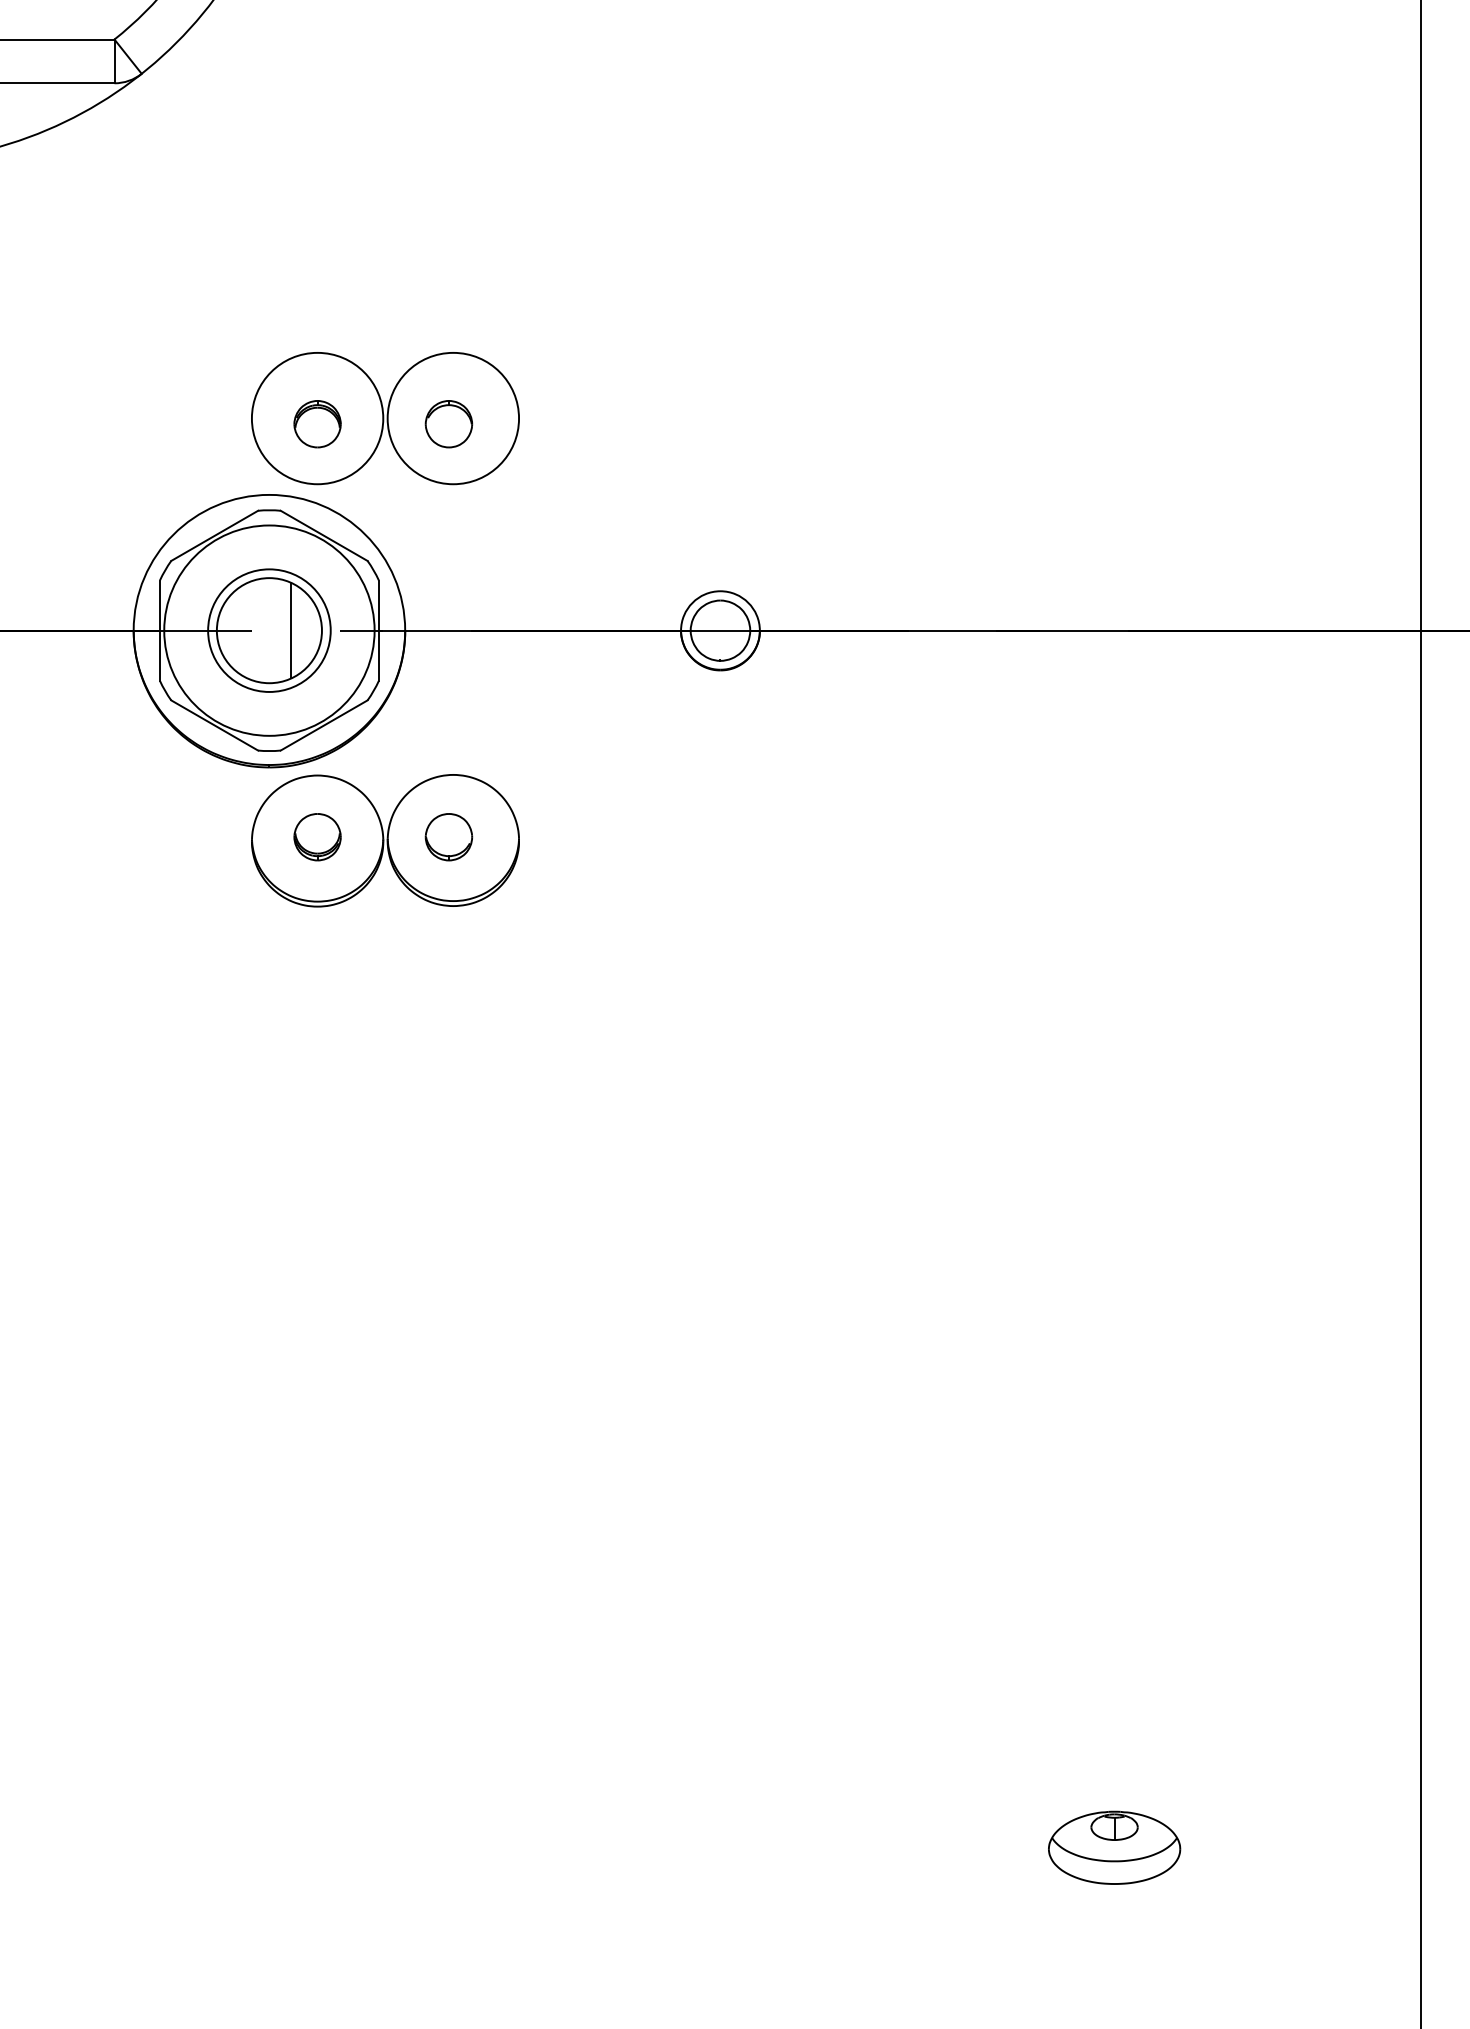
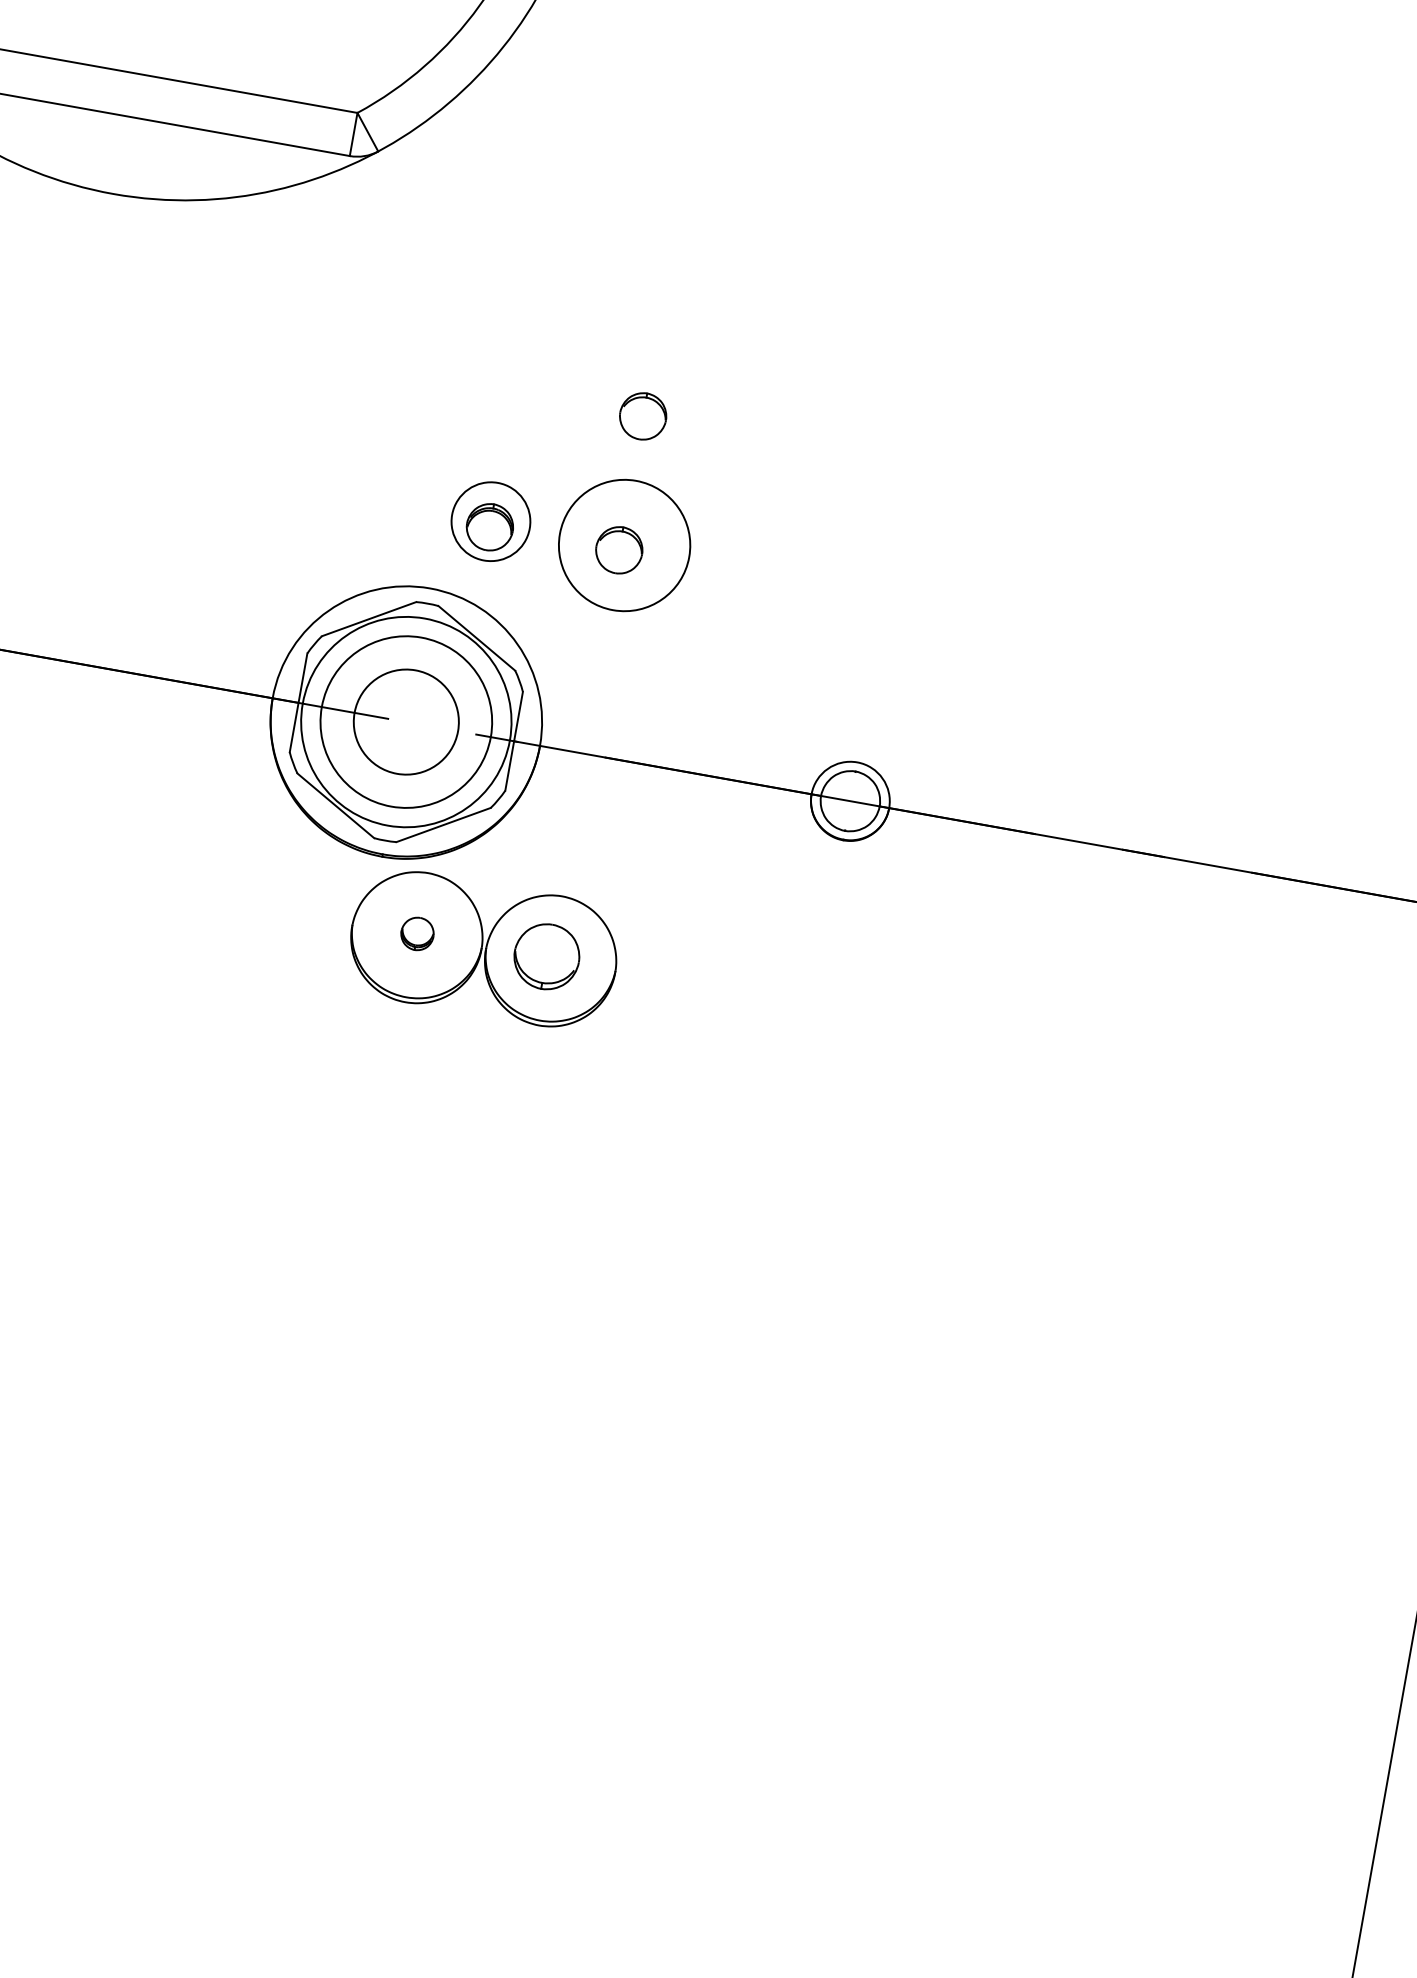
part: (448, 288) -> (642, 416), added
circle: (317, 418) -> (490, 521), size x0.6
circle: (269, 630) -> (406, 721), size x1.4
line: (291, 630) -> (428, 725), removed
part: (317, 837) -> (417, 934), size x0.7
part: (448, 837) -> (546, 957), size x1.4

